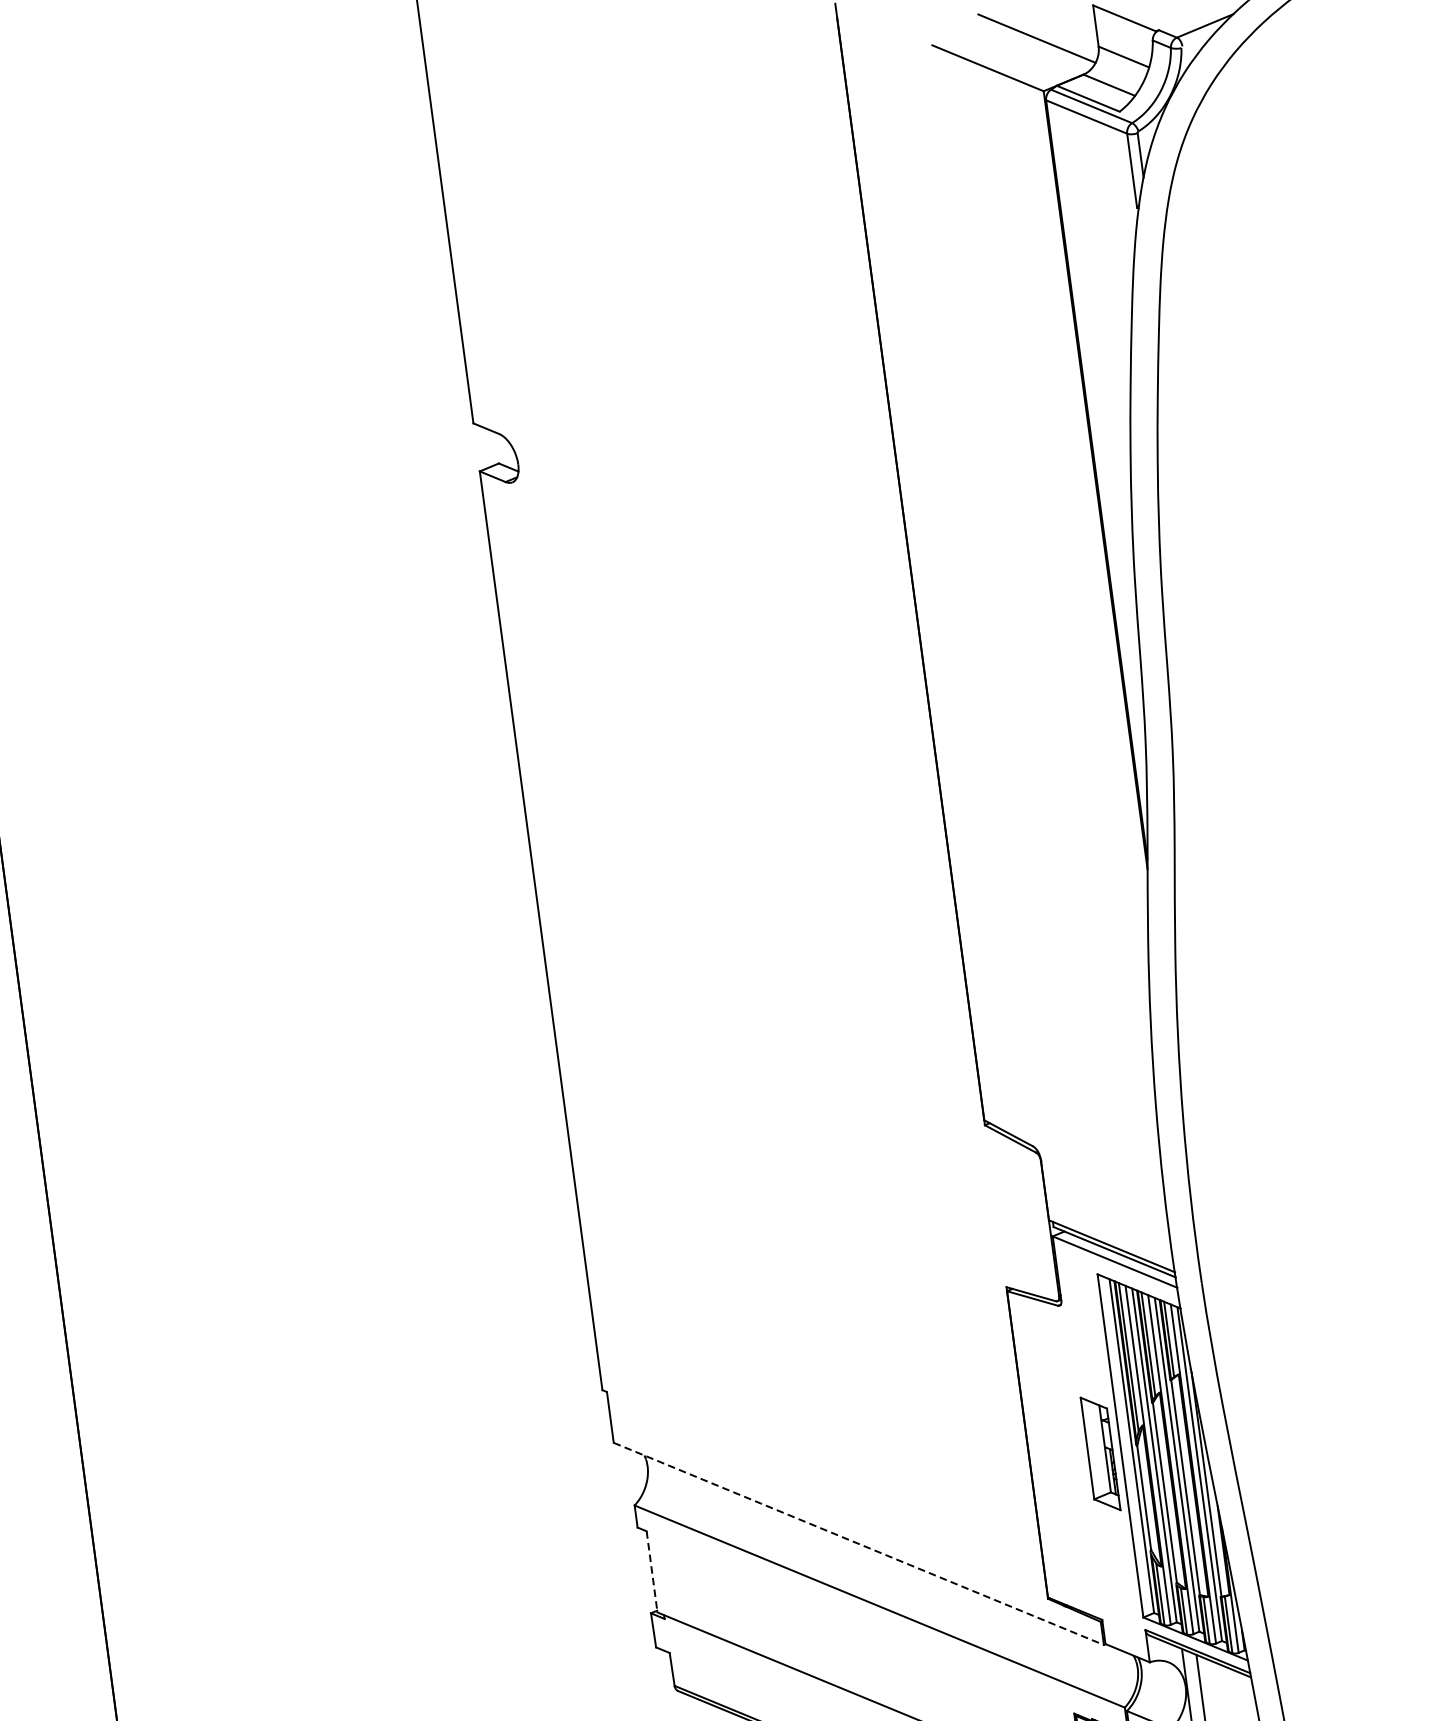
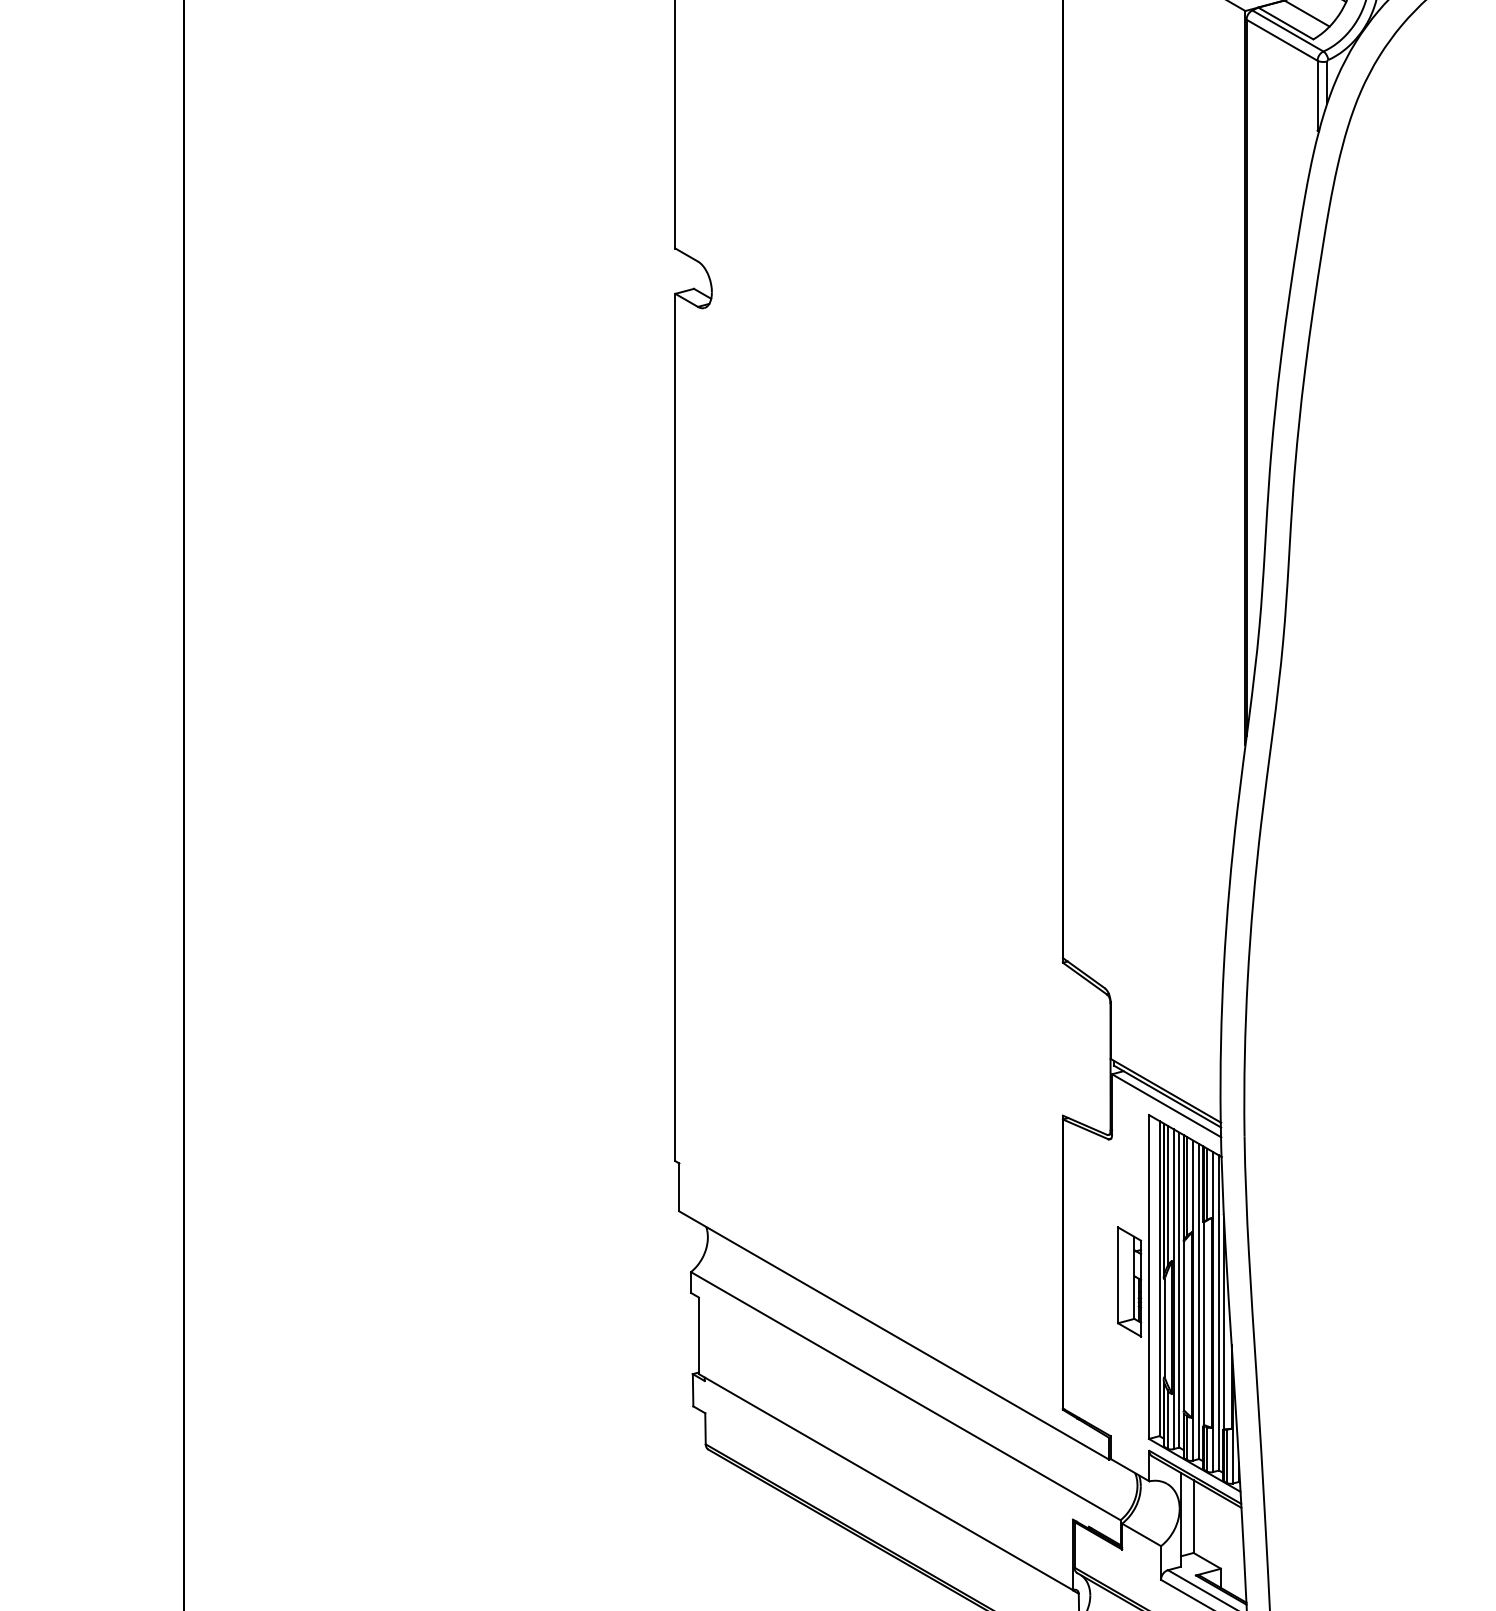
line: (859, 1543) -> (894, 1335), dashed -> solid
line: (651, 1572) -> (698, 1336), dashed -> solid

